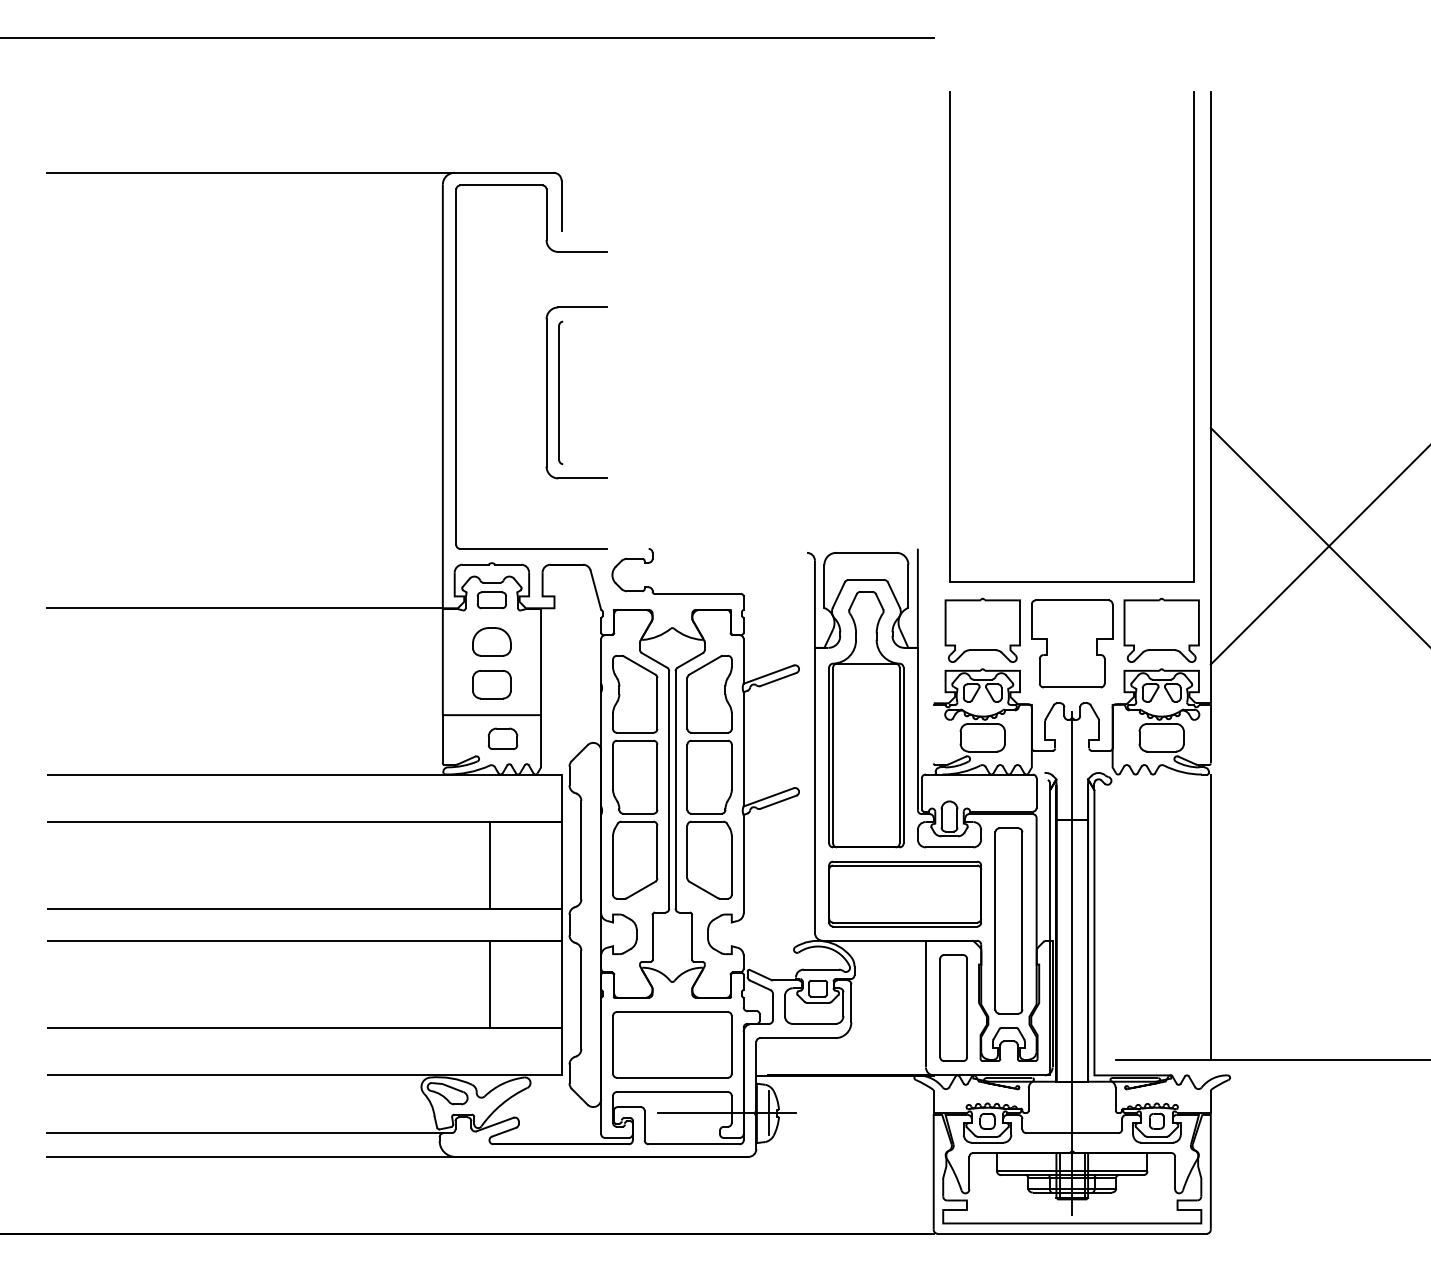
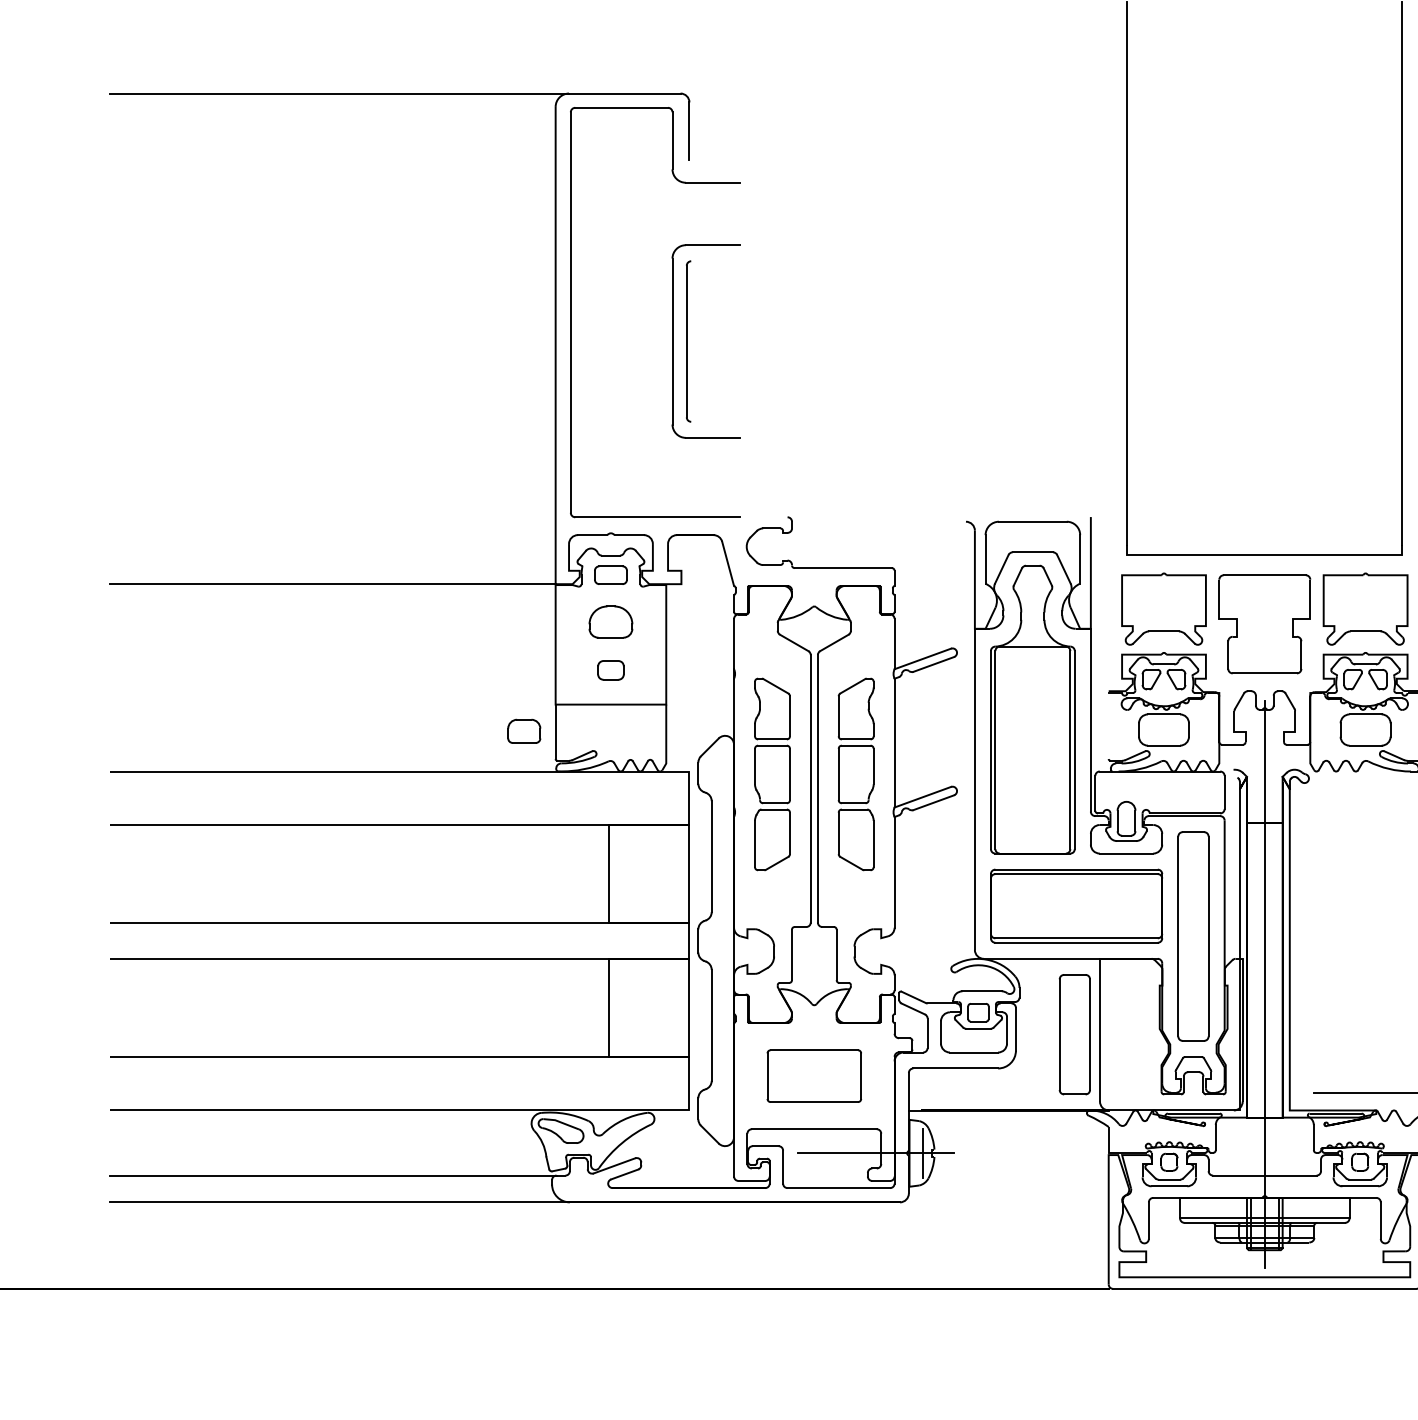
part: (491, 684) -> (610, 670), size x0.6
part: (502, 738) -> (523, 730), moved
part: (635, 776) -> (772, 773), size x0.7
part: (709, 776) -> (856, 773), size x0.7
part: (953, 1007) -> (1074, 1033), moved
part: (672, 1044) -> (814, 1075), size x0.7

